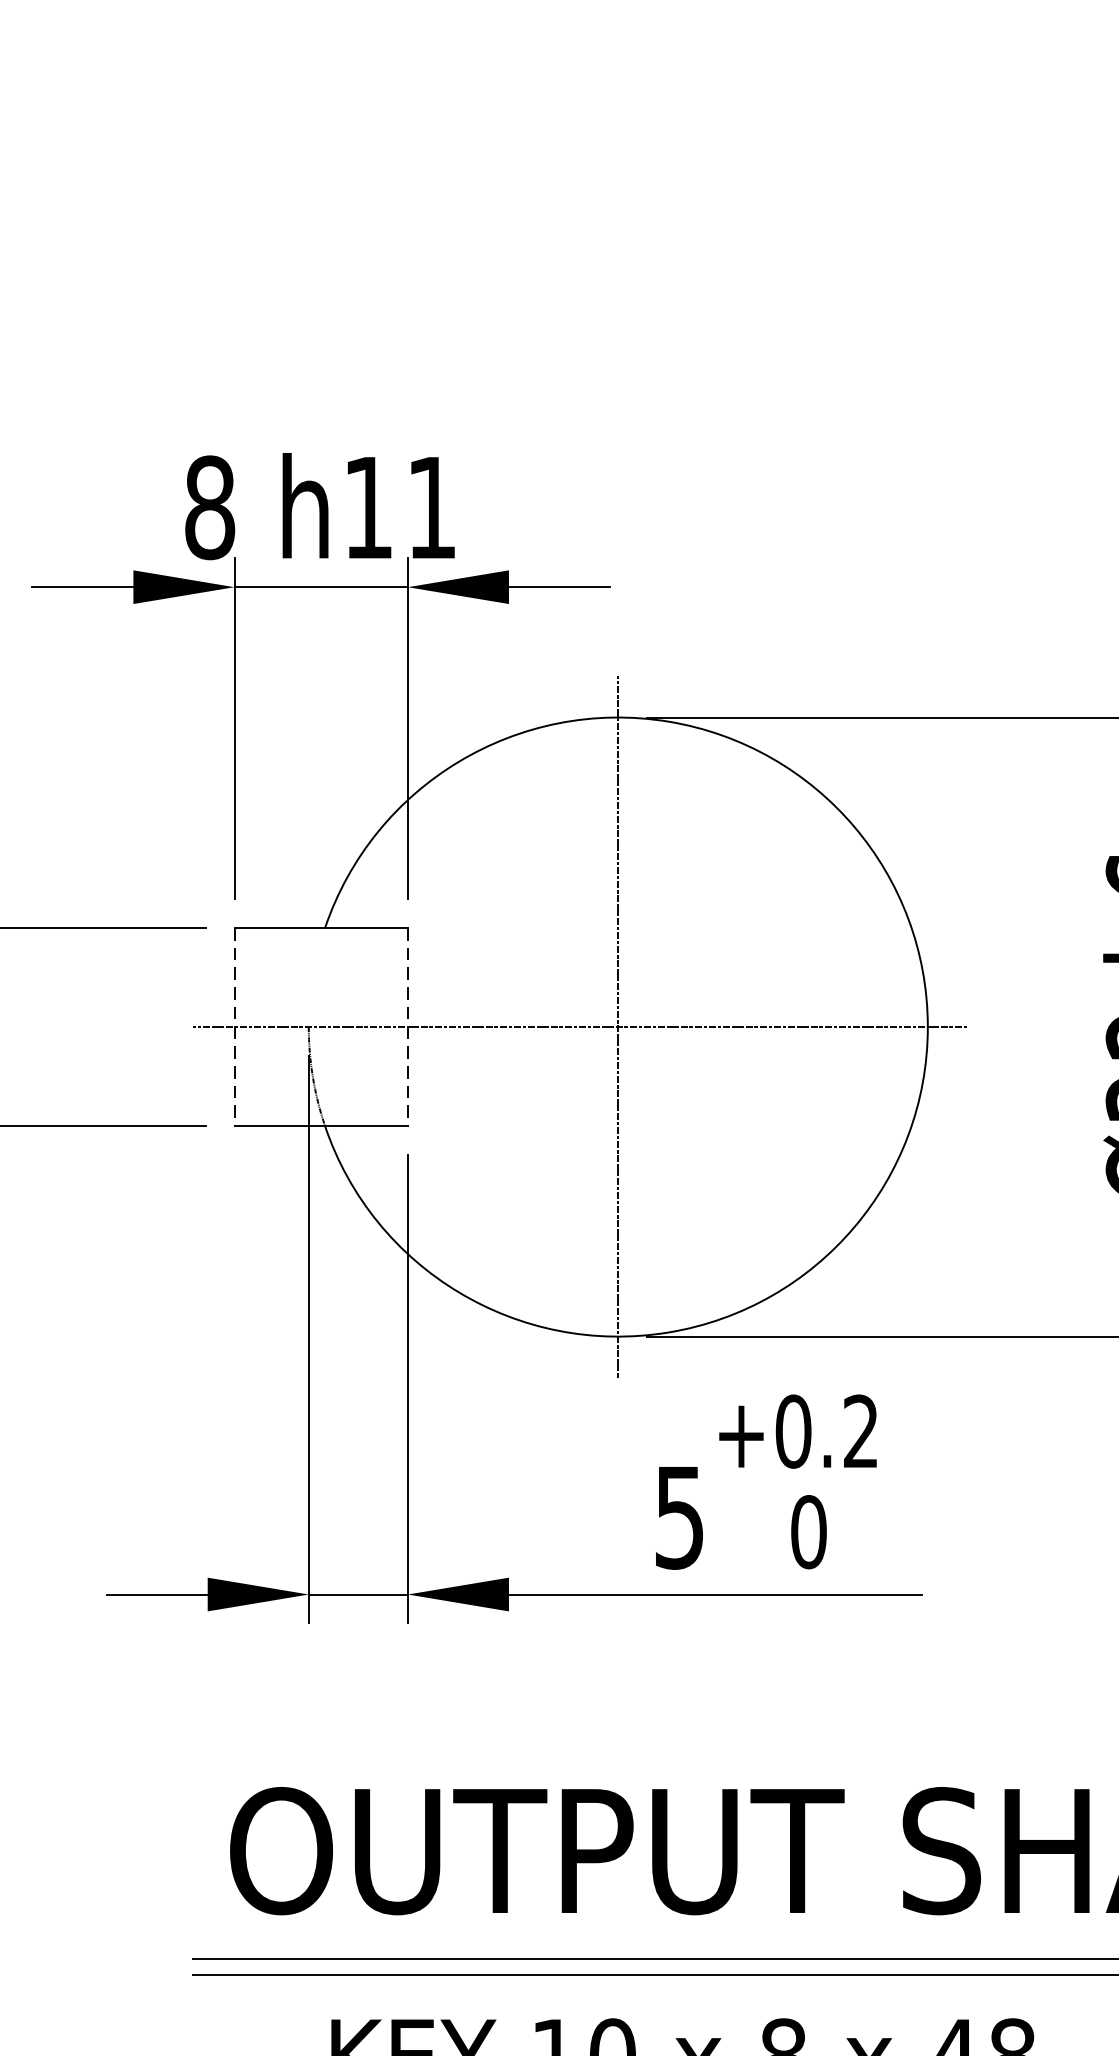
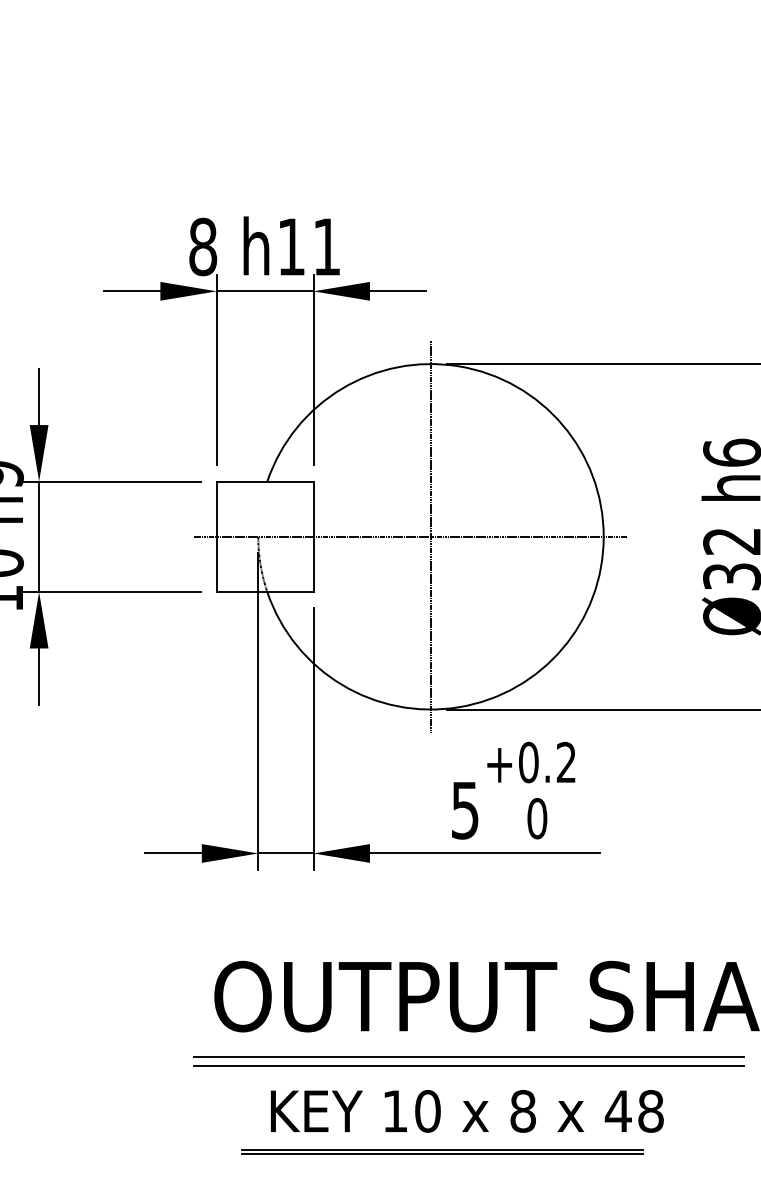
line: (233, 1028) -> (216, 537), dashed -> solid
line: (407, 1028) -> (313, 537), dashed -> solid

